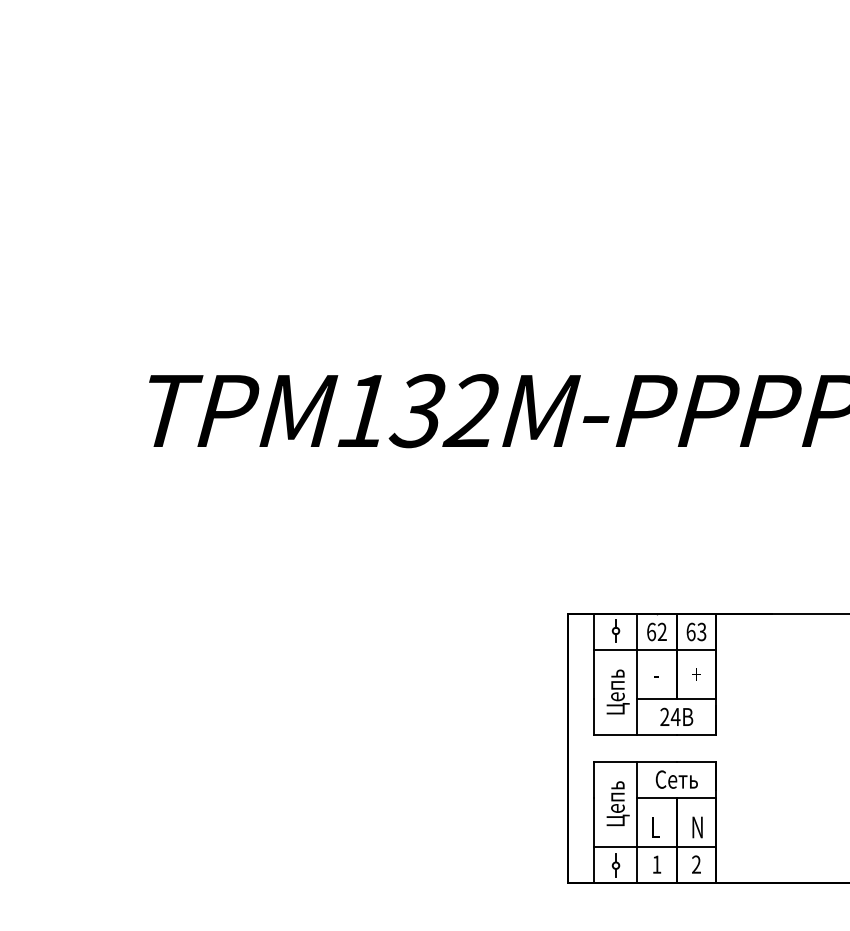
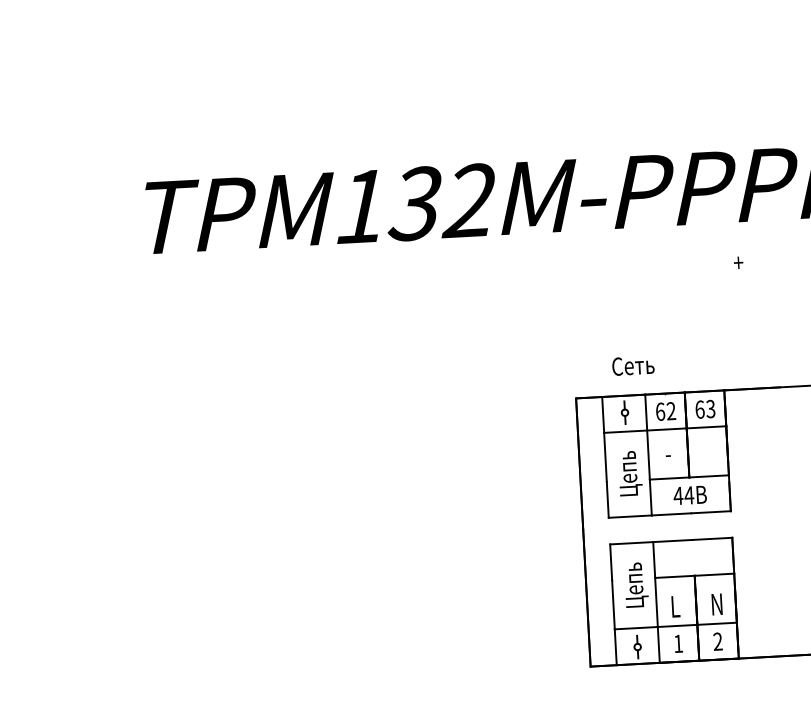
text: (696, 674) -> (738, 262), moved
text: (664, 716) -> (678, 495), 24 -> 44
text: (676, 779) -> (632, 365), moved

